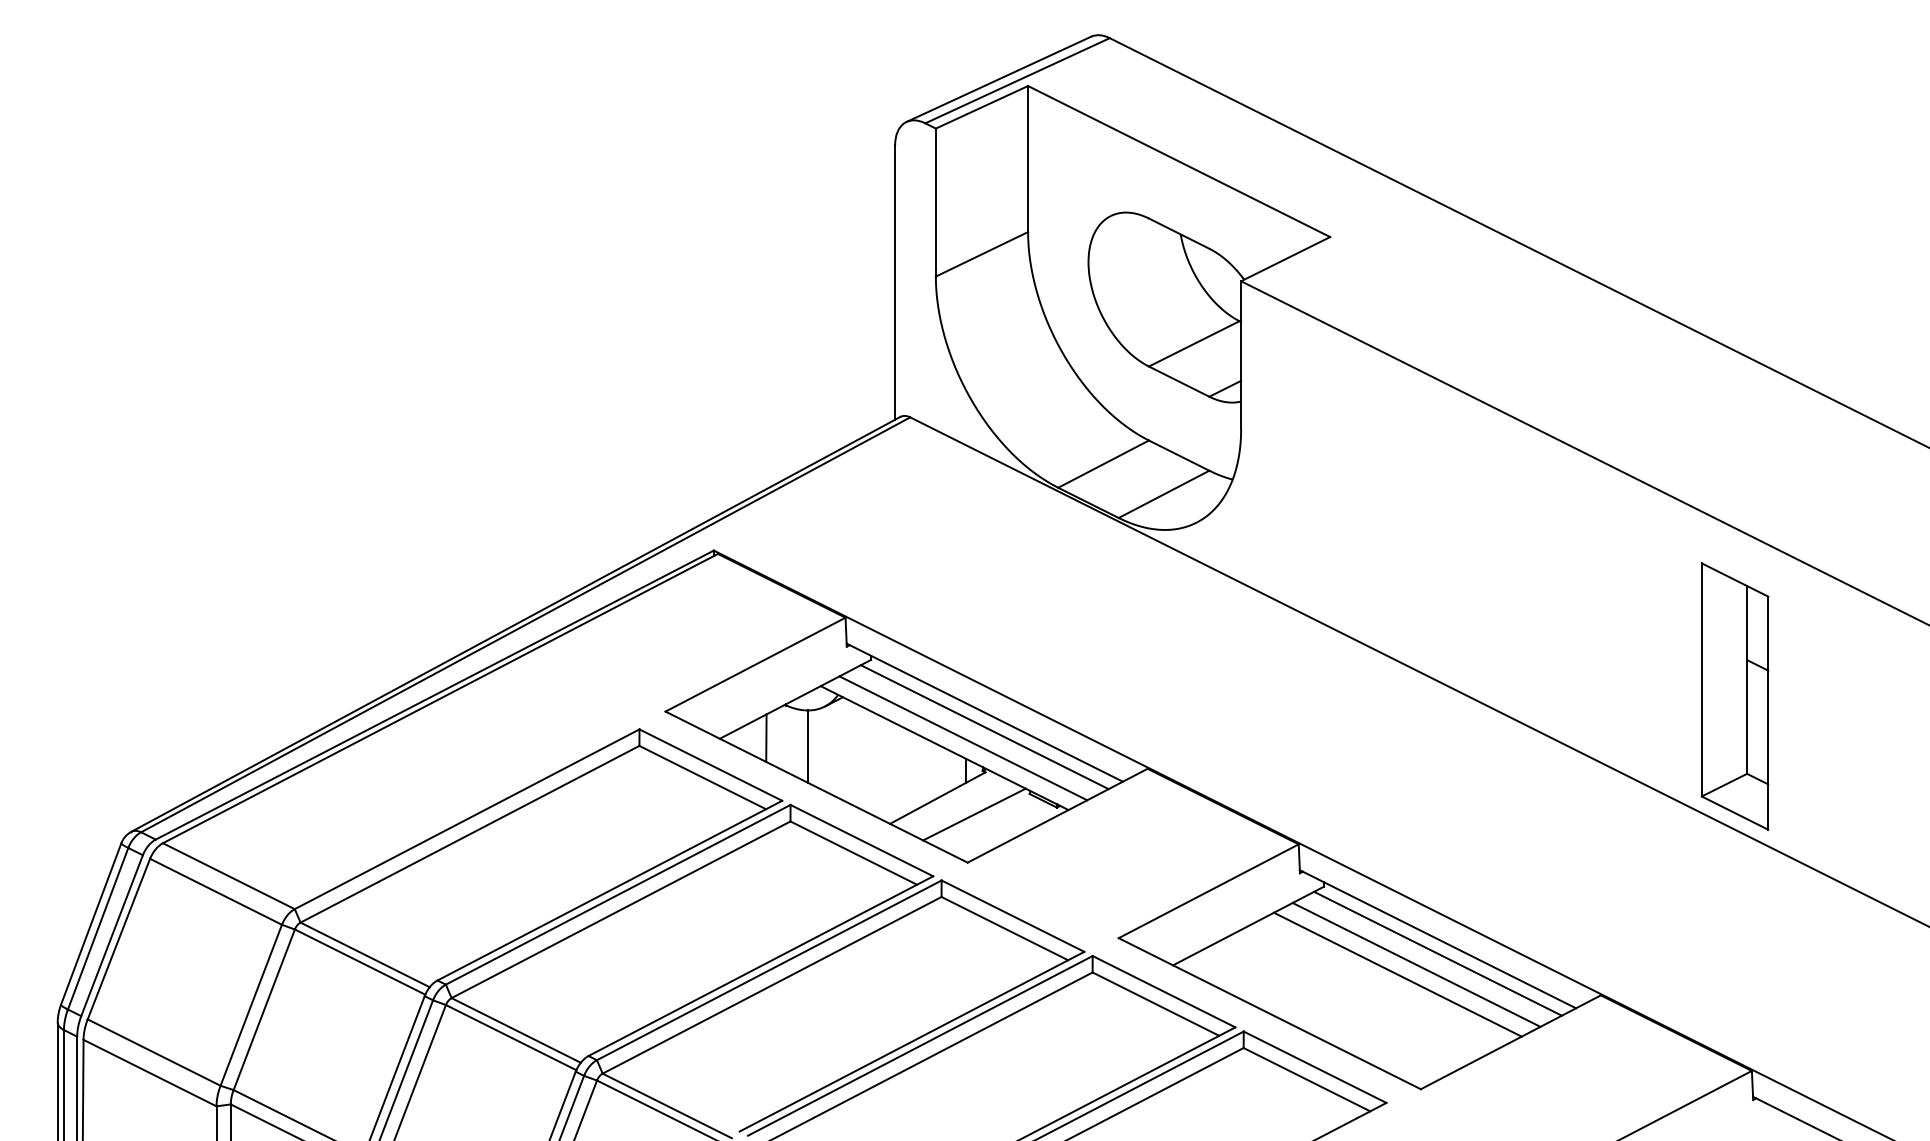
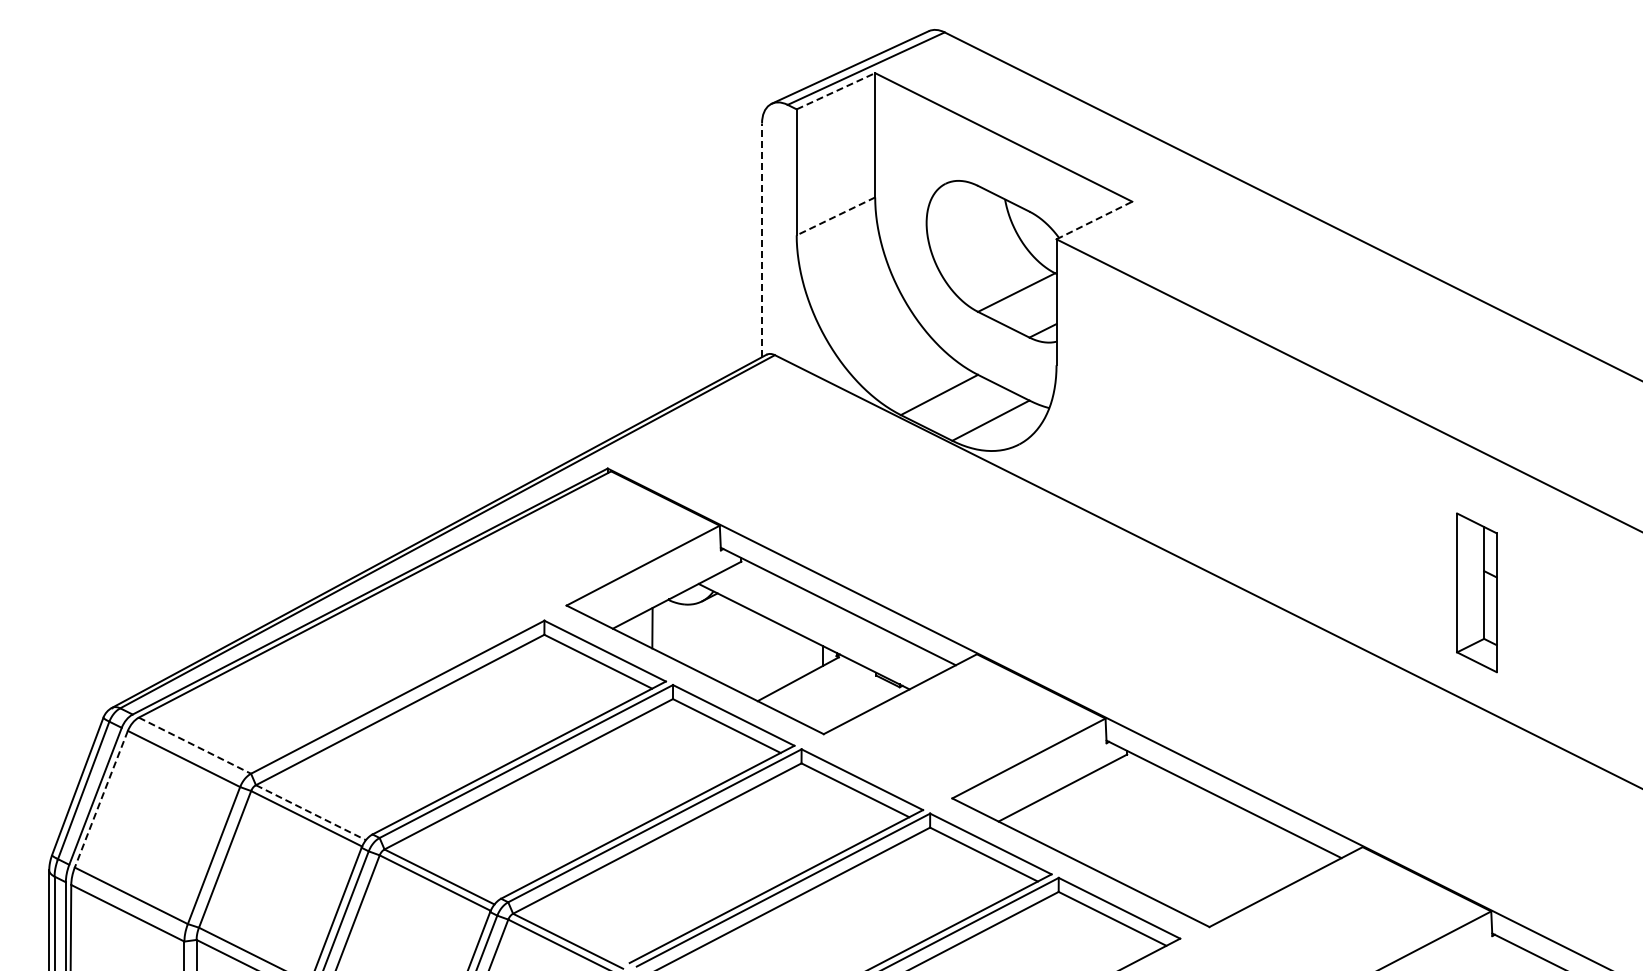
line: (982, 107) -> (836, 91), solid -> dashed
line: (981, 254) -> (835, 216), solid -> dashed
line: (1285, 259) -> (1094, 220), solid -> dashed
line: (895, 282) -> (762, 240), solid -> dashed
part: (1734, 696) -> (1476, 592), size x0.7
line: (983, 726) -> (837, 618), removed
line: (962, 738) -> (819, 628), removed
line: (807, 746) -> (687, 635), removed
line: (974, 814) -> (829, 693), removed
line: (228, 875) -> (194, 745), solid -> dashed
line: (119, 939) -> (101, 799), solid -> dashed
line: (1437, 953) -> (1223, 811), removed
line: (365, 954) -> (311, 812), solid -> dashed
line: (1416, 964) -> (1205, 820), removed
line: (1397, 974) -> (1189, 829), removed

